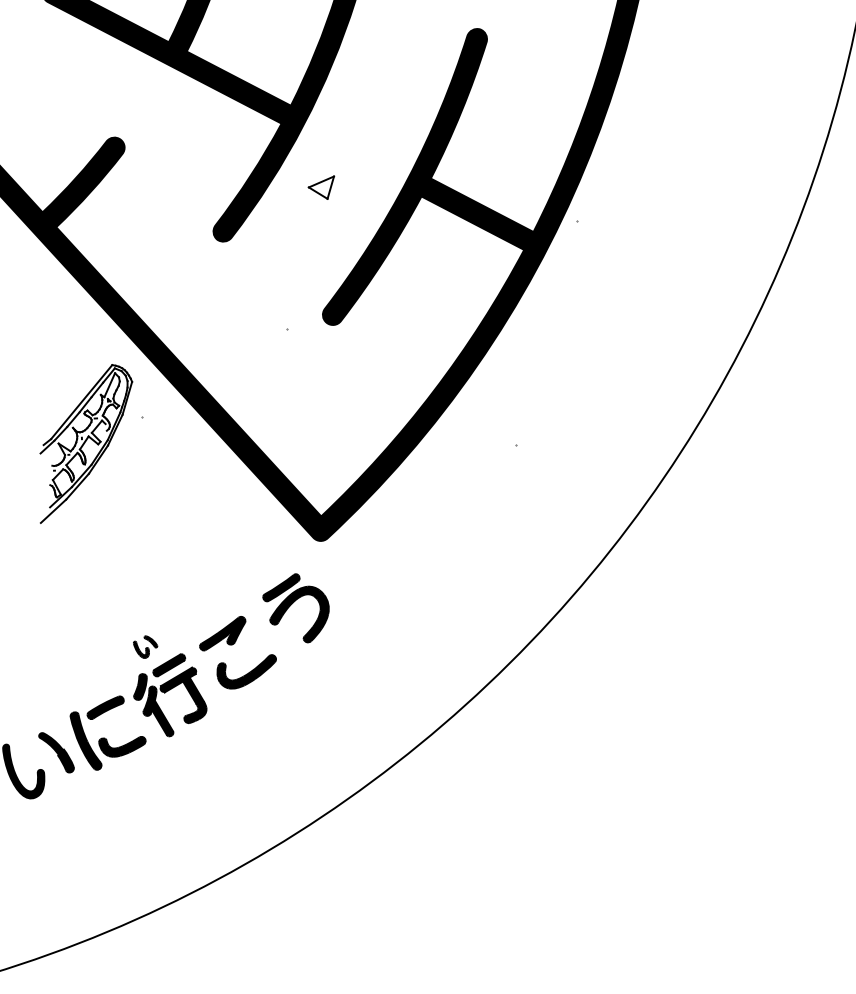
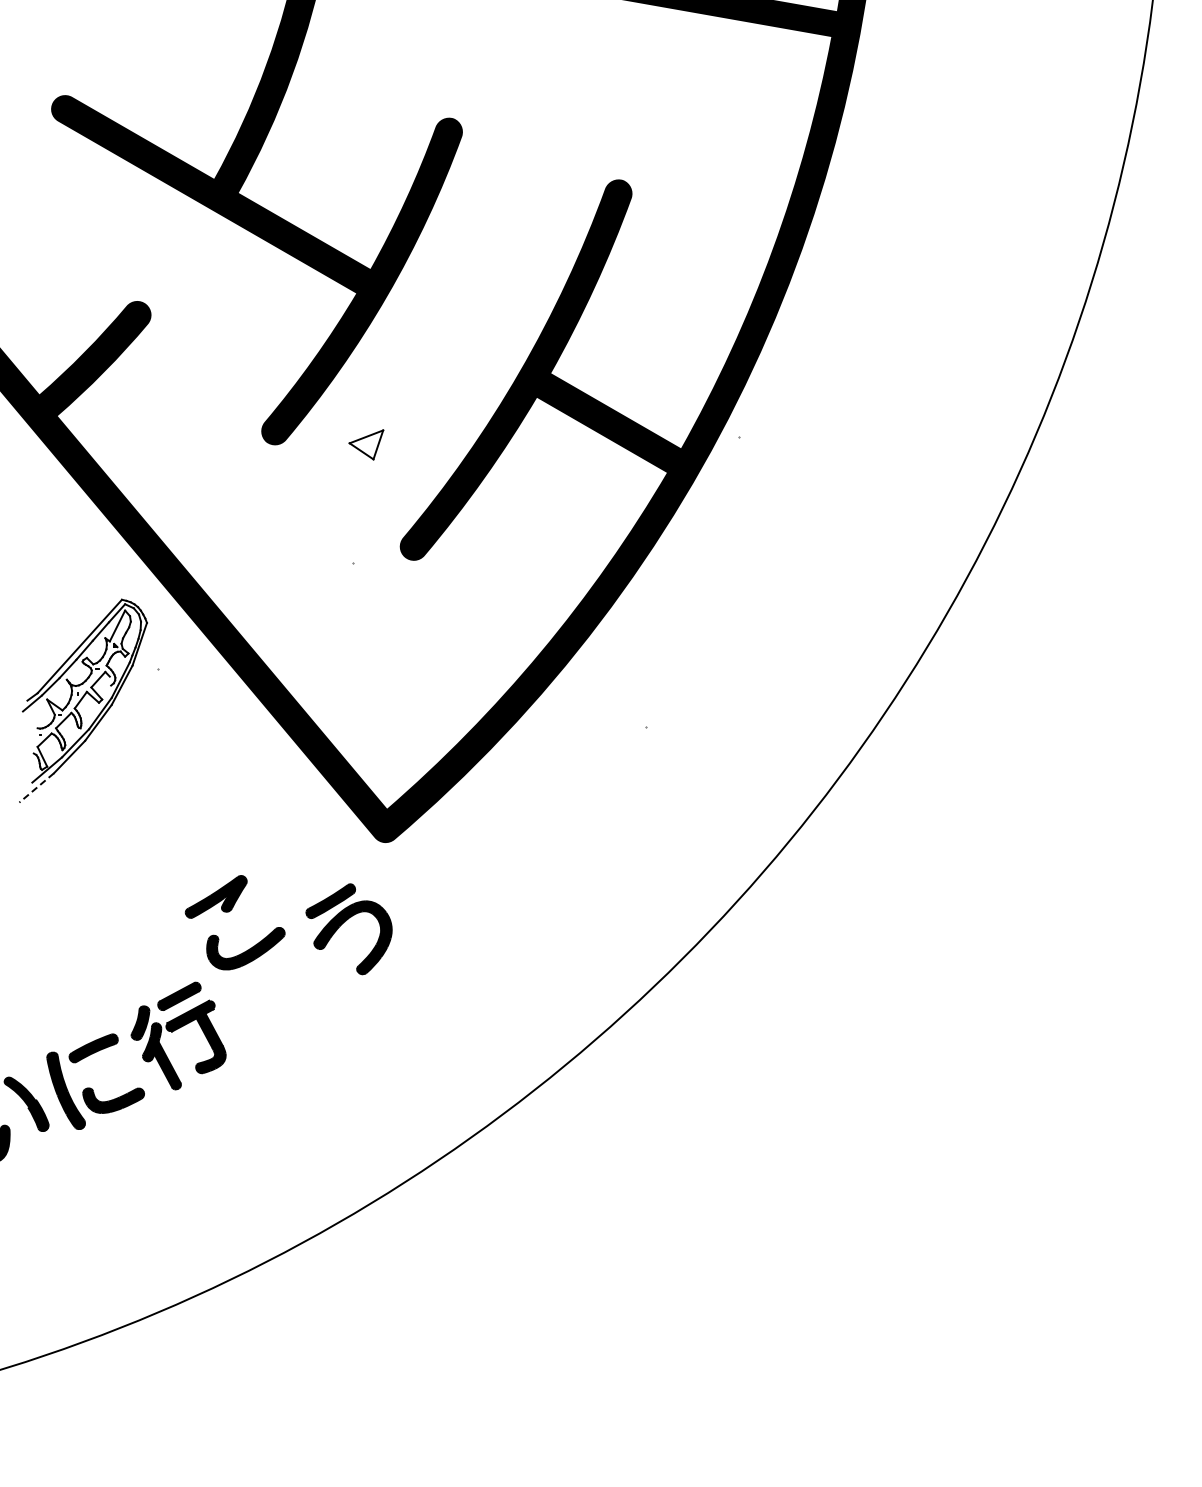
part: (321, 187) -> (366, 444), moved
line: (53, 510) -> (36, 787), solid -> dashed
part: (232, 645) -> (228, 912), moved
part: (145, 647) -> (149, 971), removed

